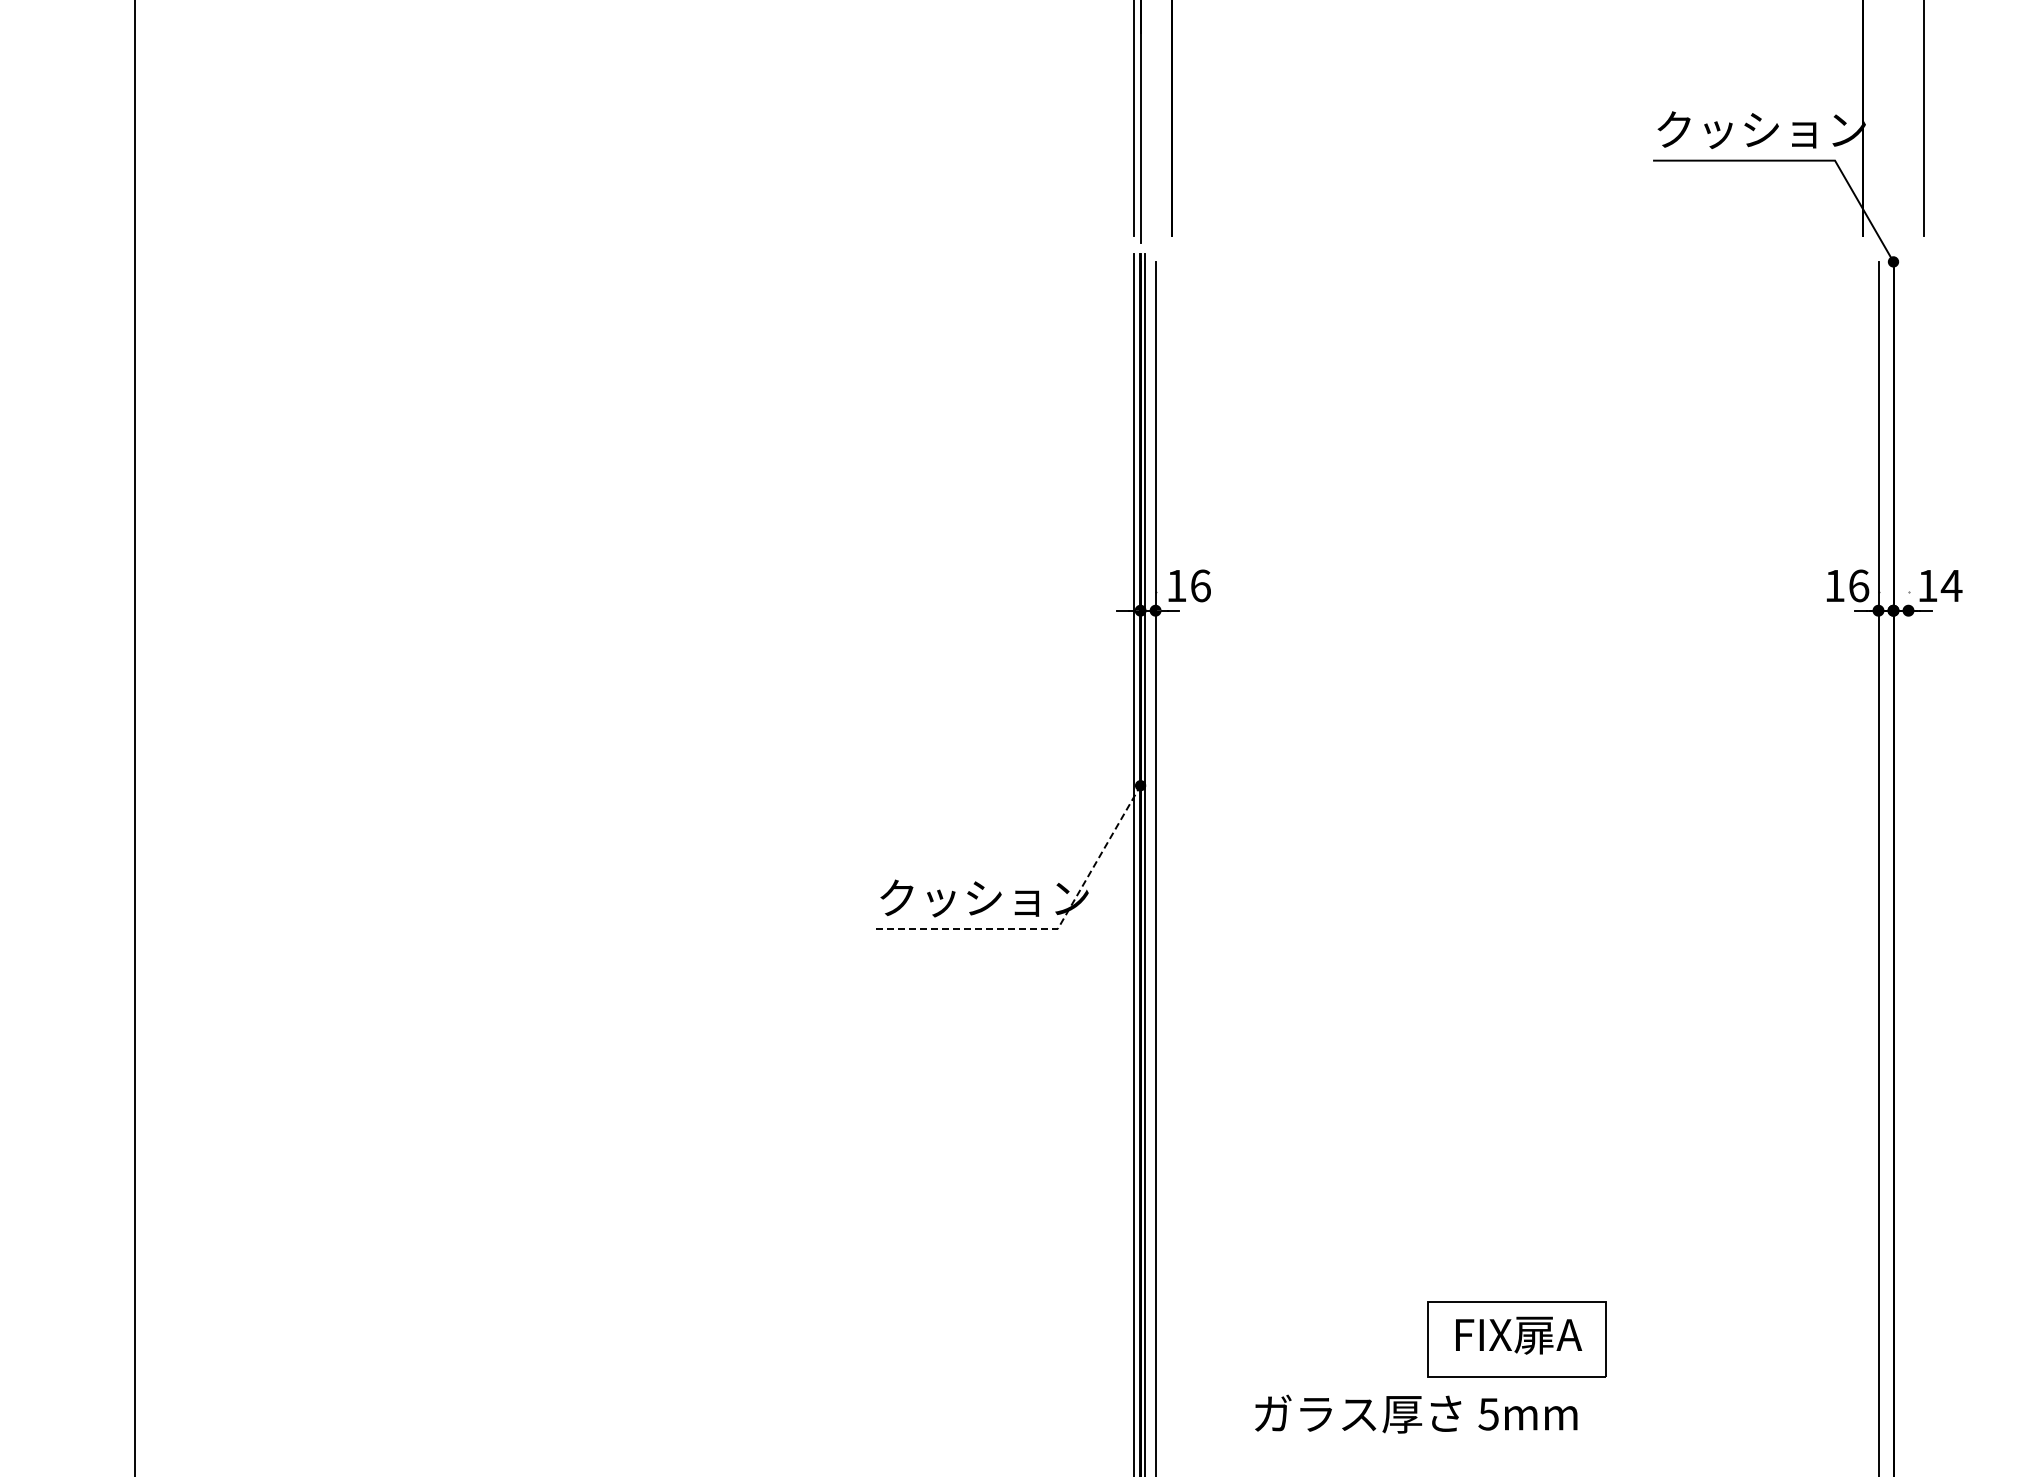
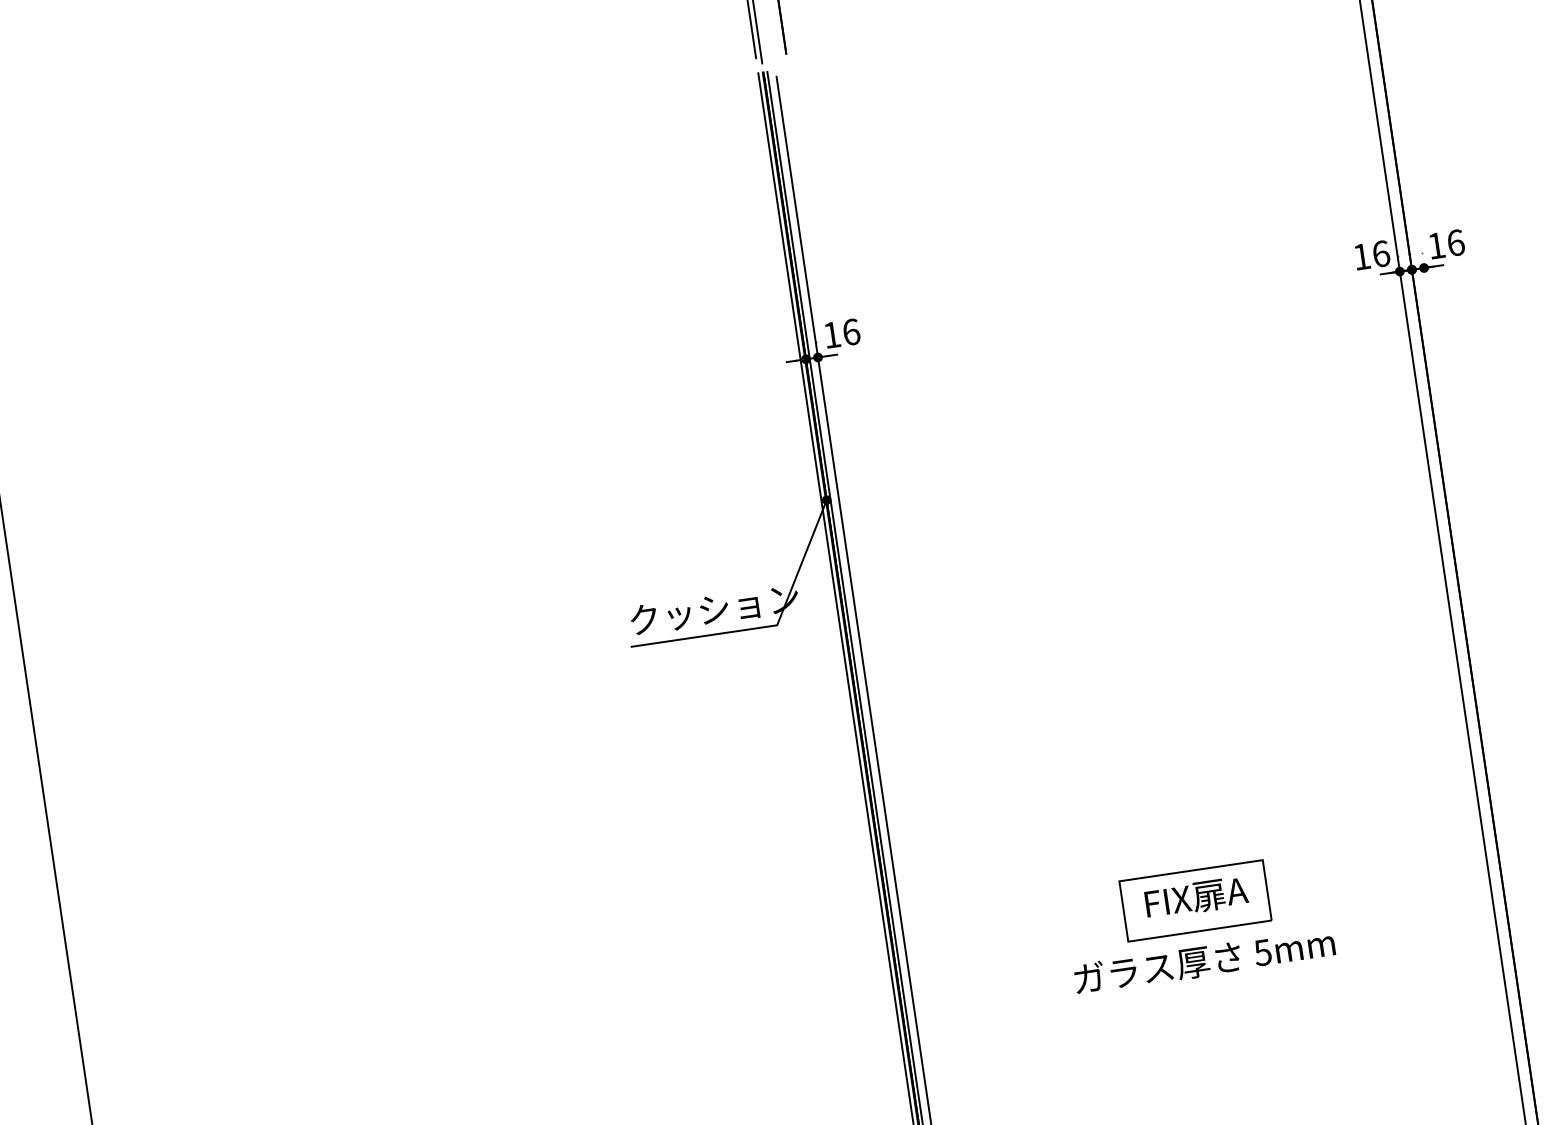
text: (1951, 585) -> (1455, 242), 14 -> 16
line: (1050, 928) -> (771, 625), dashed -> solid
text: (1416, 1413) -> (1204, 960), moved

